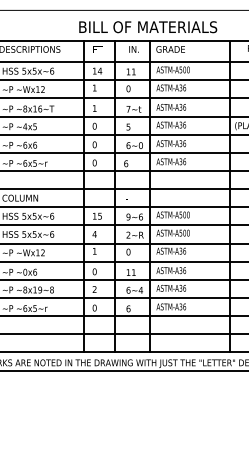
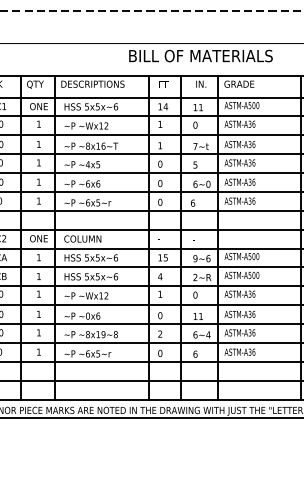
text: (147, 26) -> (200, 55), moved

